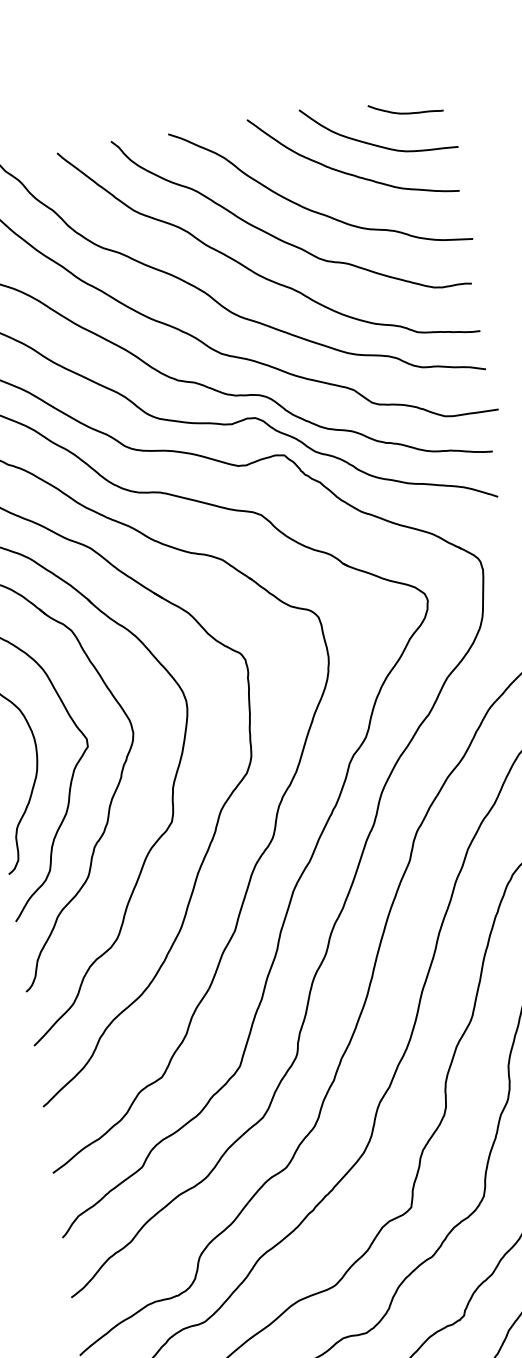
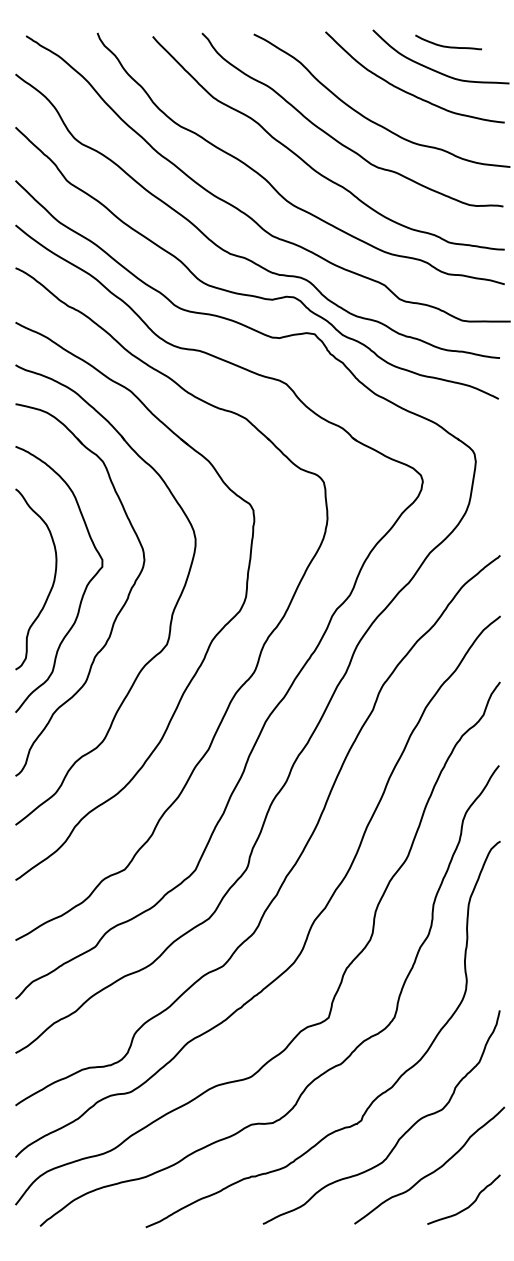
curve: (406, 112) -> (448, 46), moved

